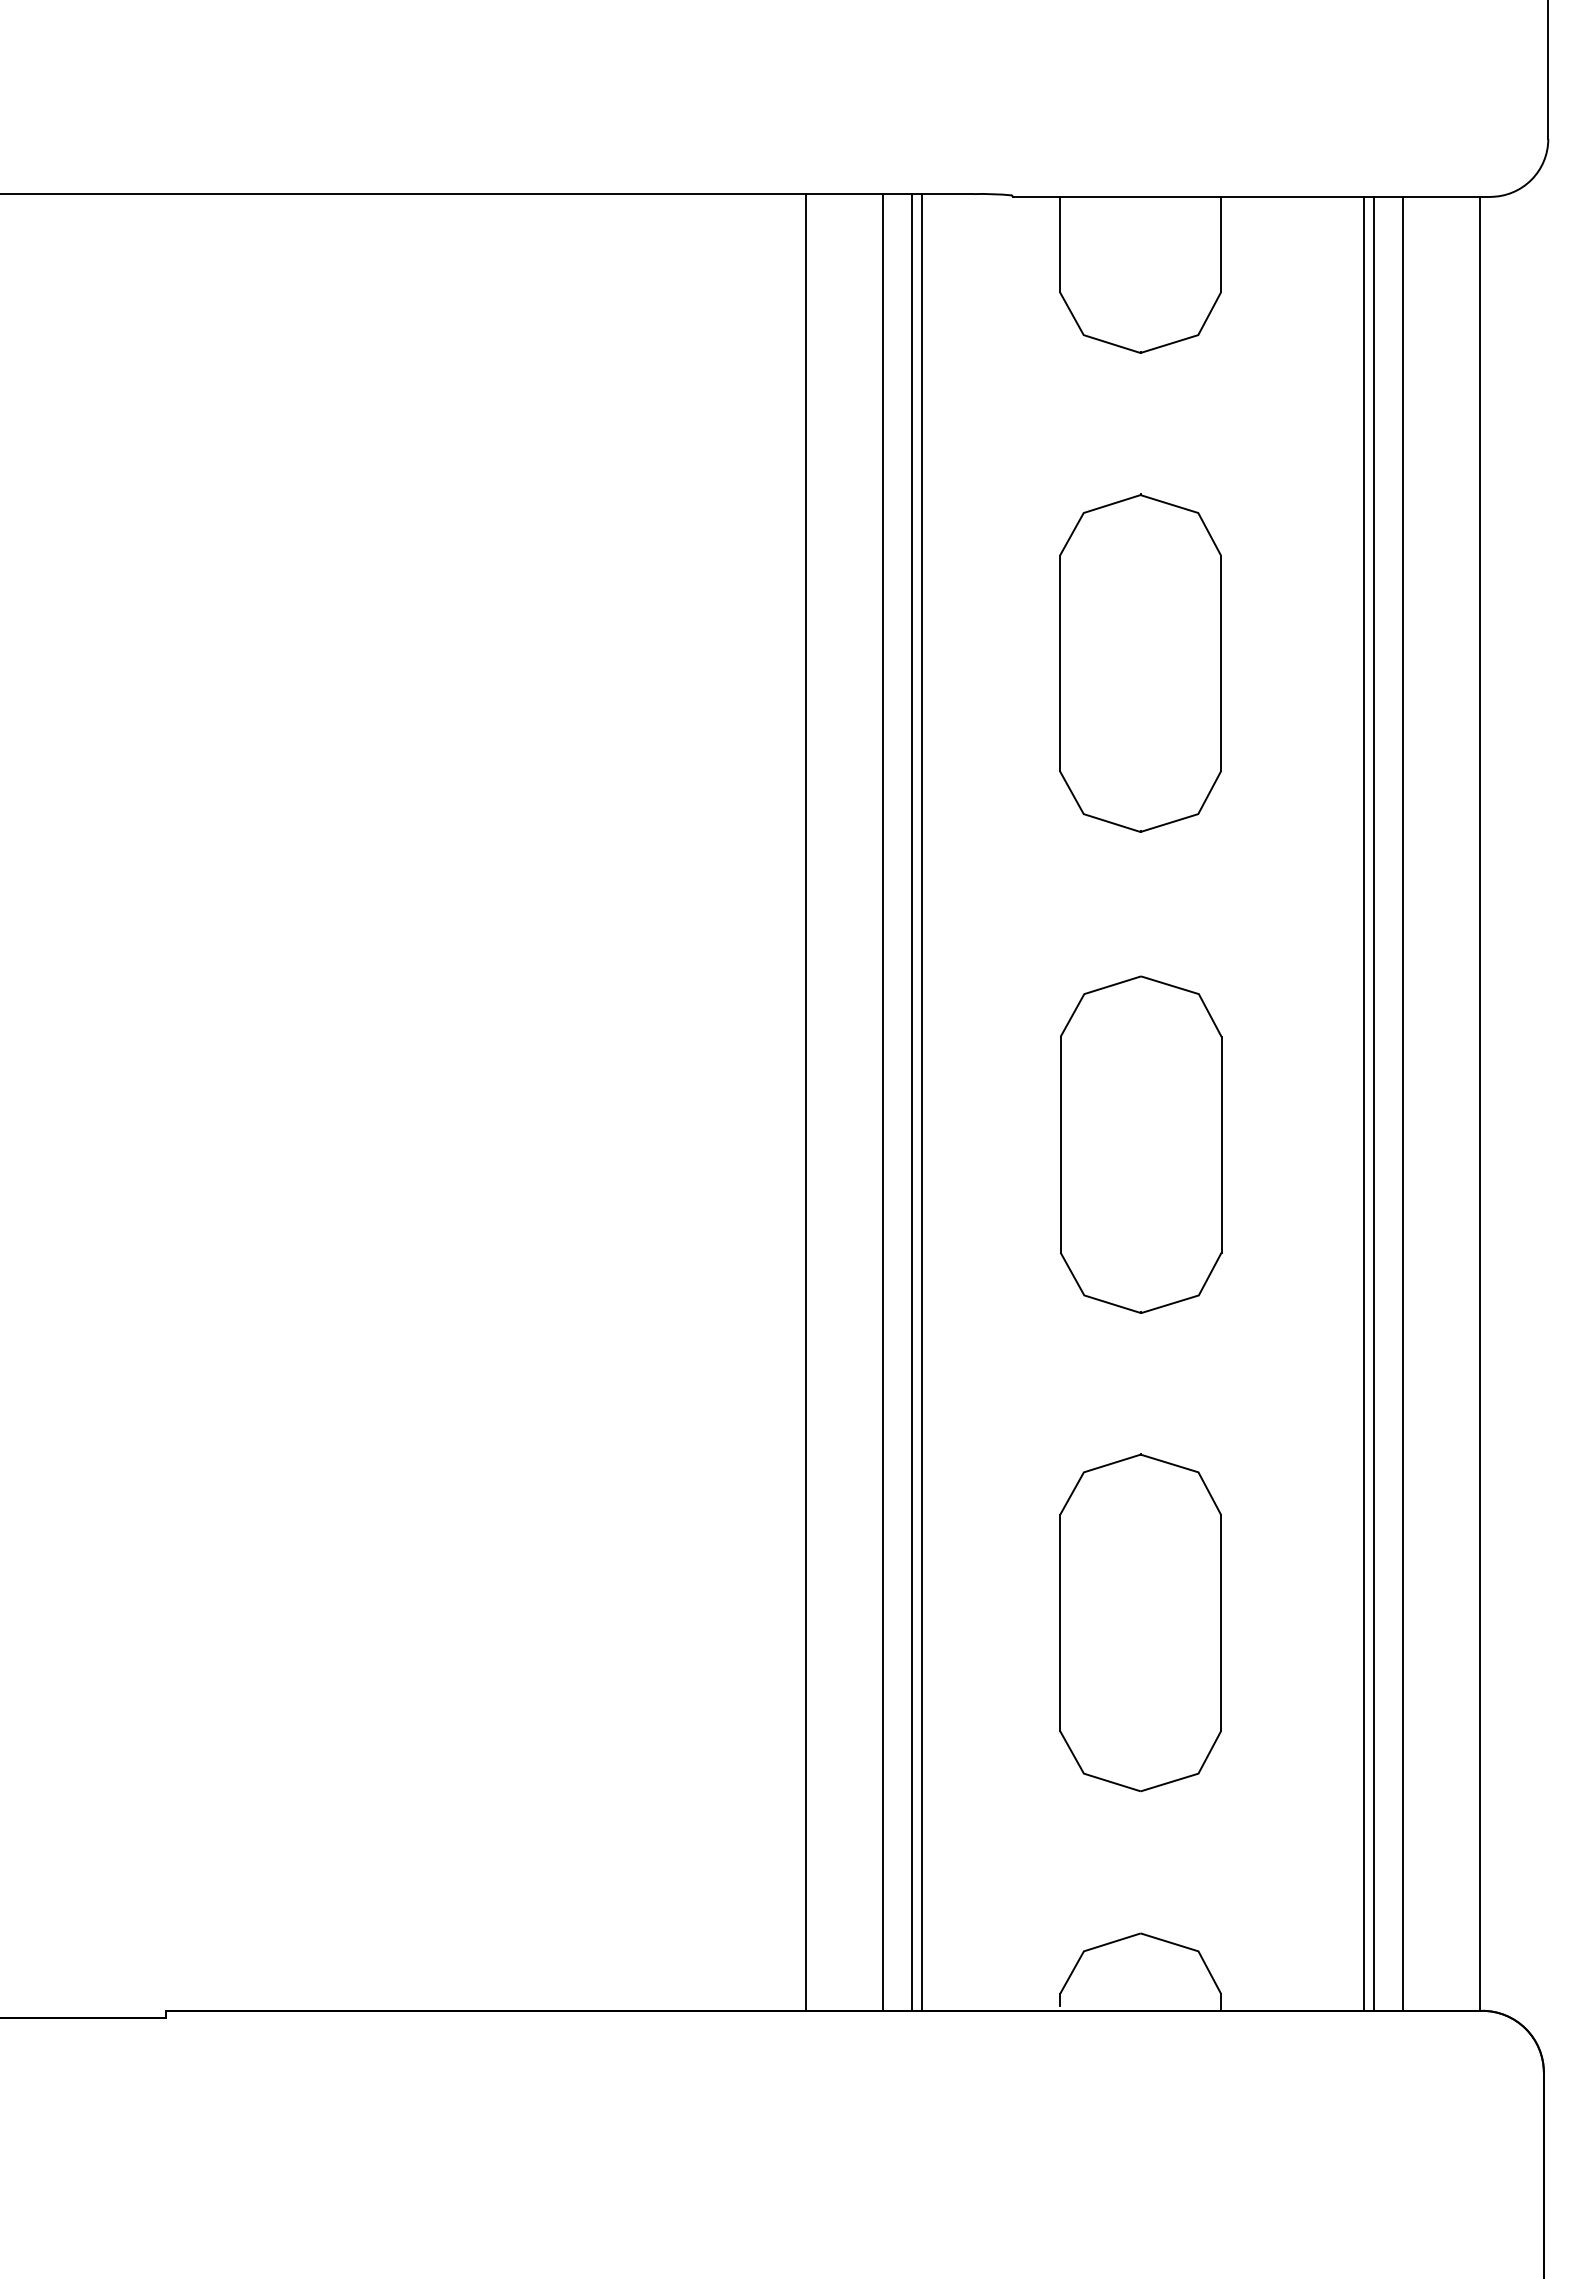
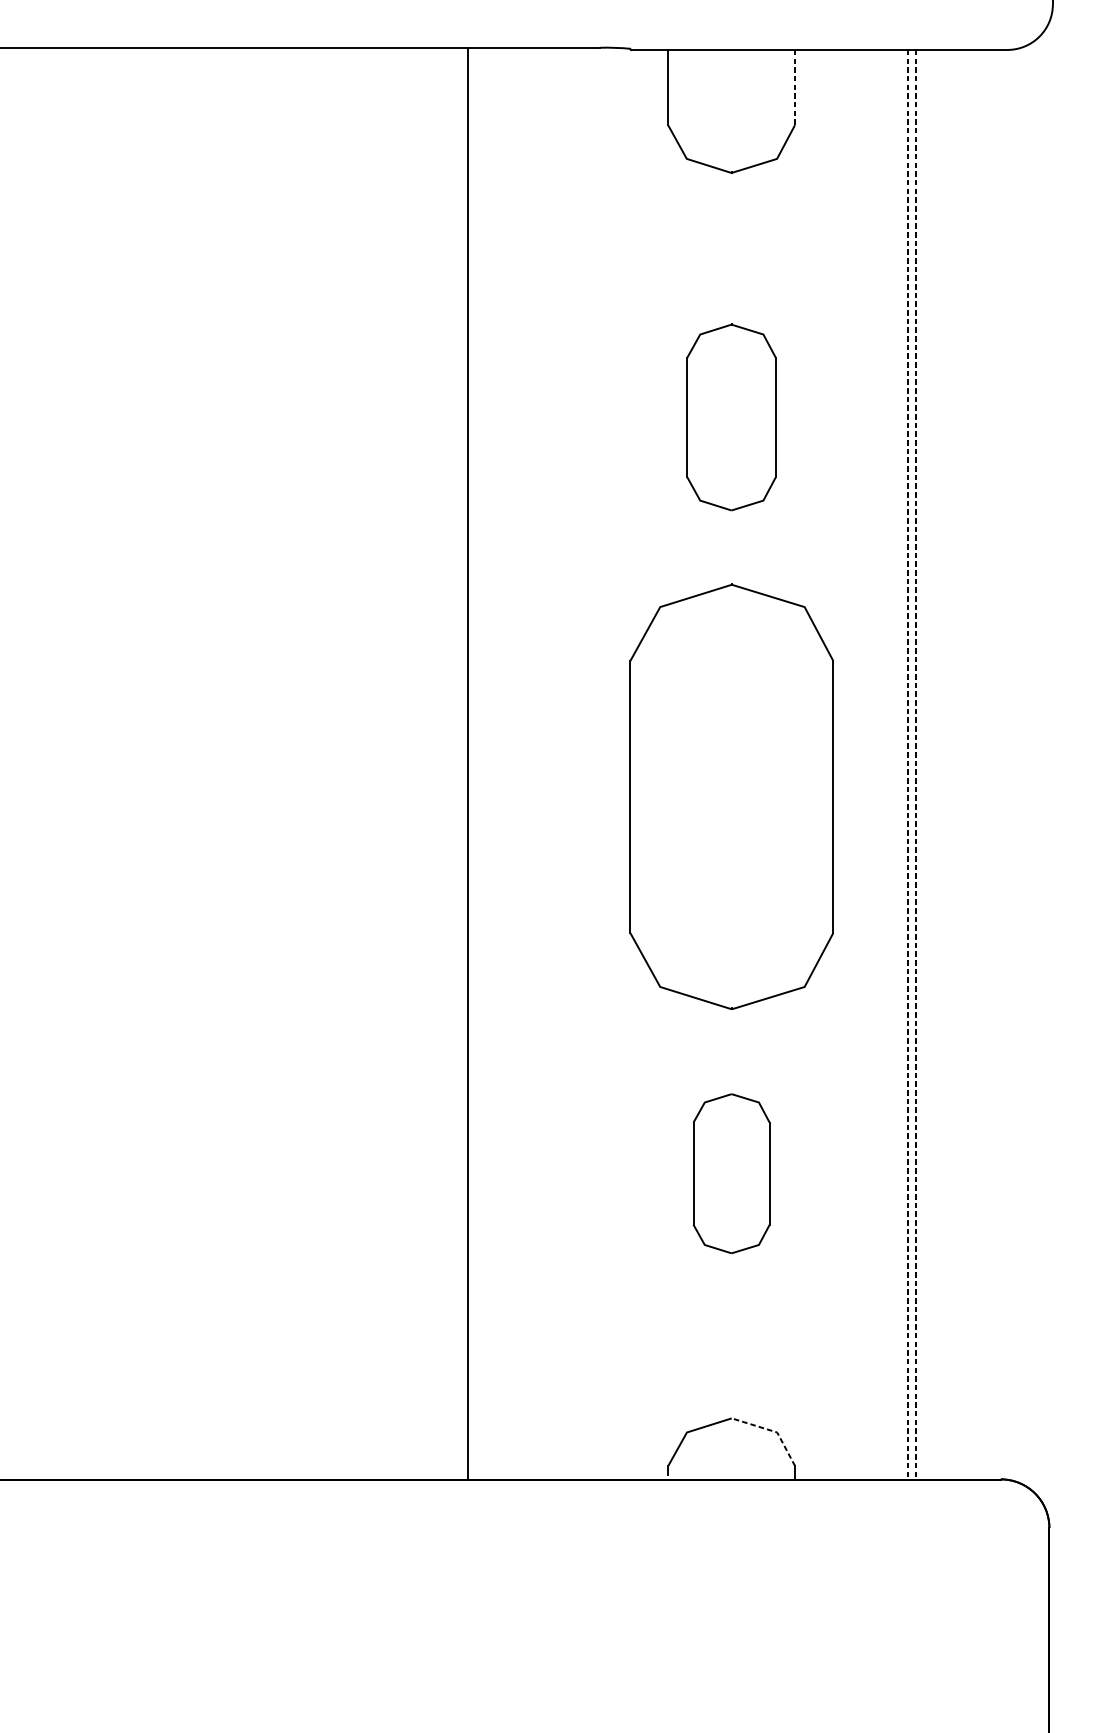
line: (1221, 244) -> (795, 87), solid -> dashed
part: (1140, 662) -> (731, 416), size x0.7
line: (883, 1102) -> (529, 763), removed
line: (912, 1102) -> (551, 763), removed
line: (921, 1102) -> (558, 763), removed
line: (1364, 1103) -> (908, 764), solid -> dashed
line: (1374, 1103) -> (915, 764), solid -> dashed
line: (1402, 1103) -> (938, 764), removed
line: (1479, 1103) -> (998, 764), removed
part: (1141, 1144) -> (732, 796), size x1.6
part: (1140, 1622) -> (731, 1173), size x0.6
line: (1192, 1949) -> (772, 1431), solid -> dashed

